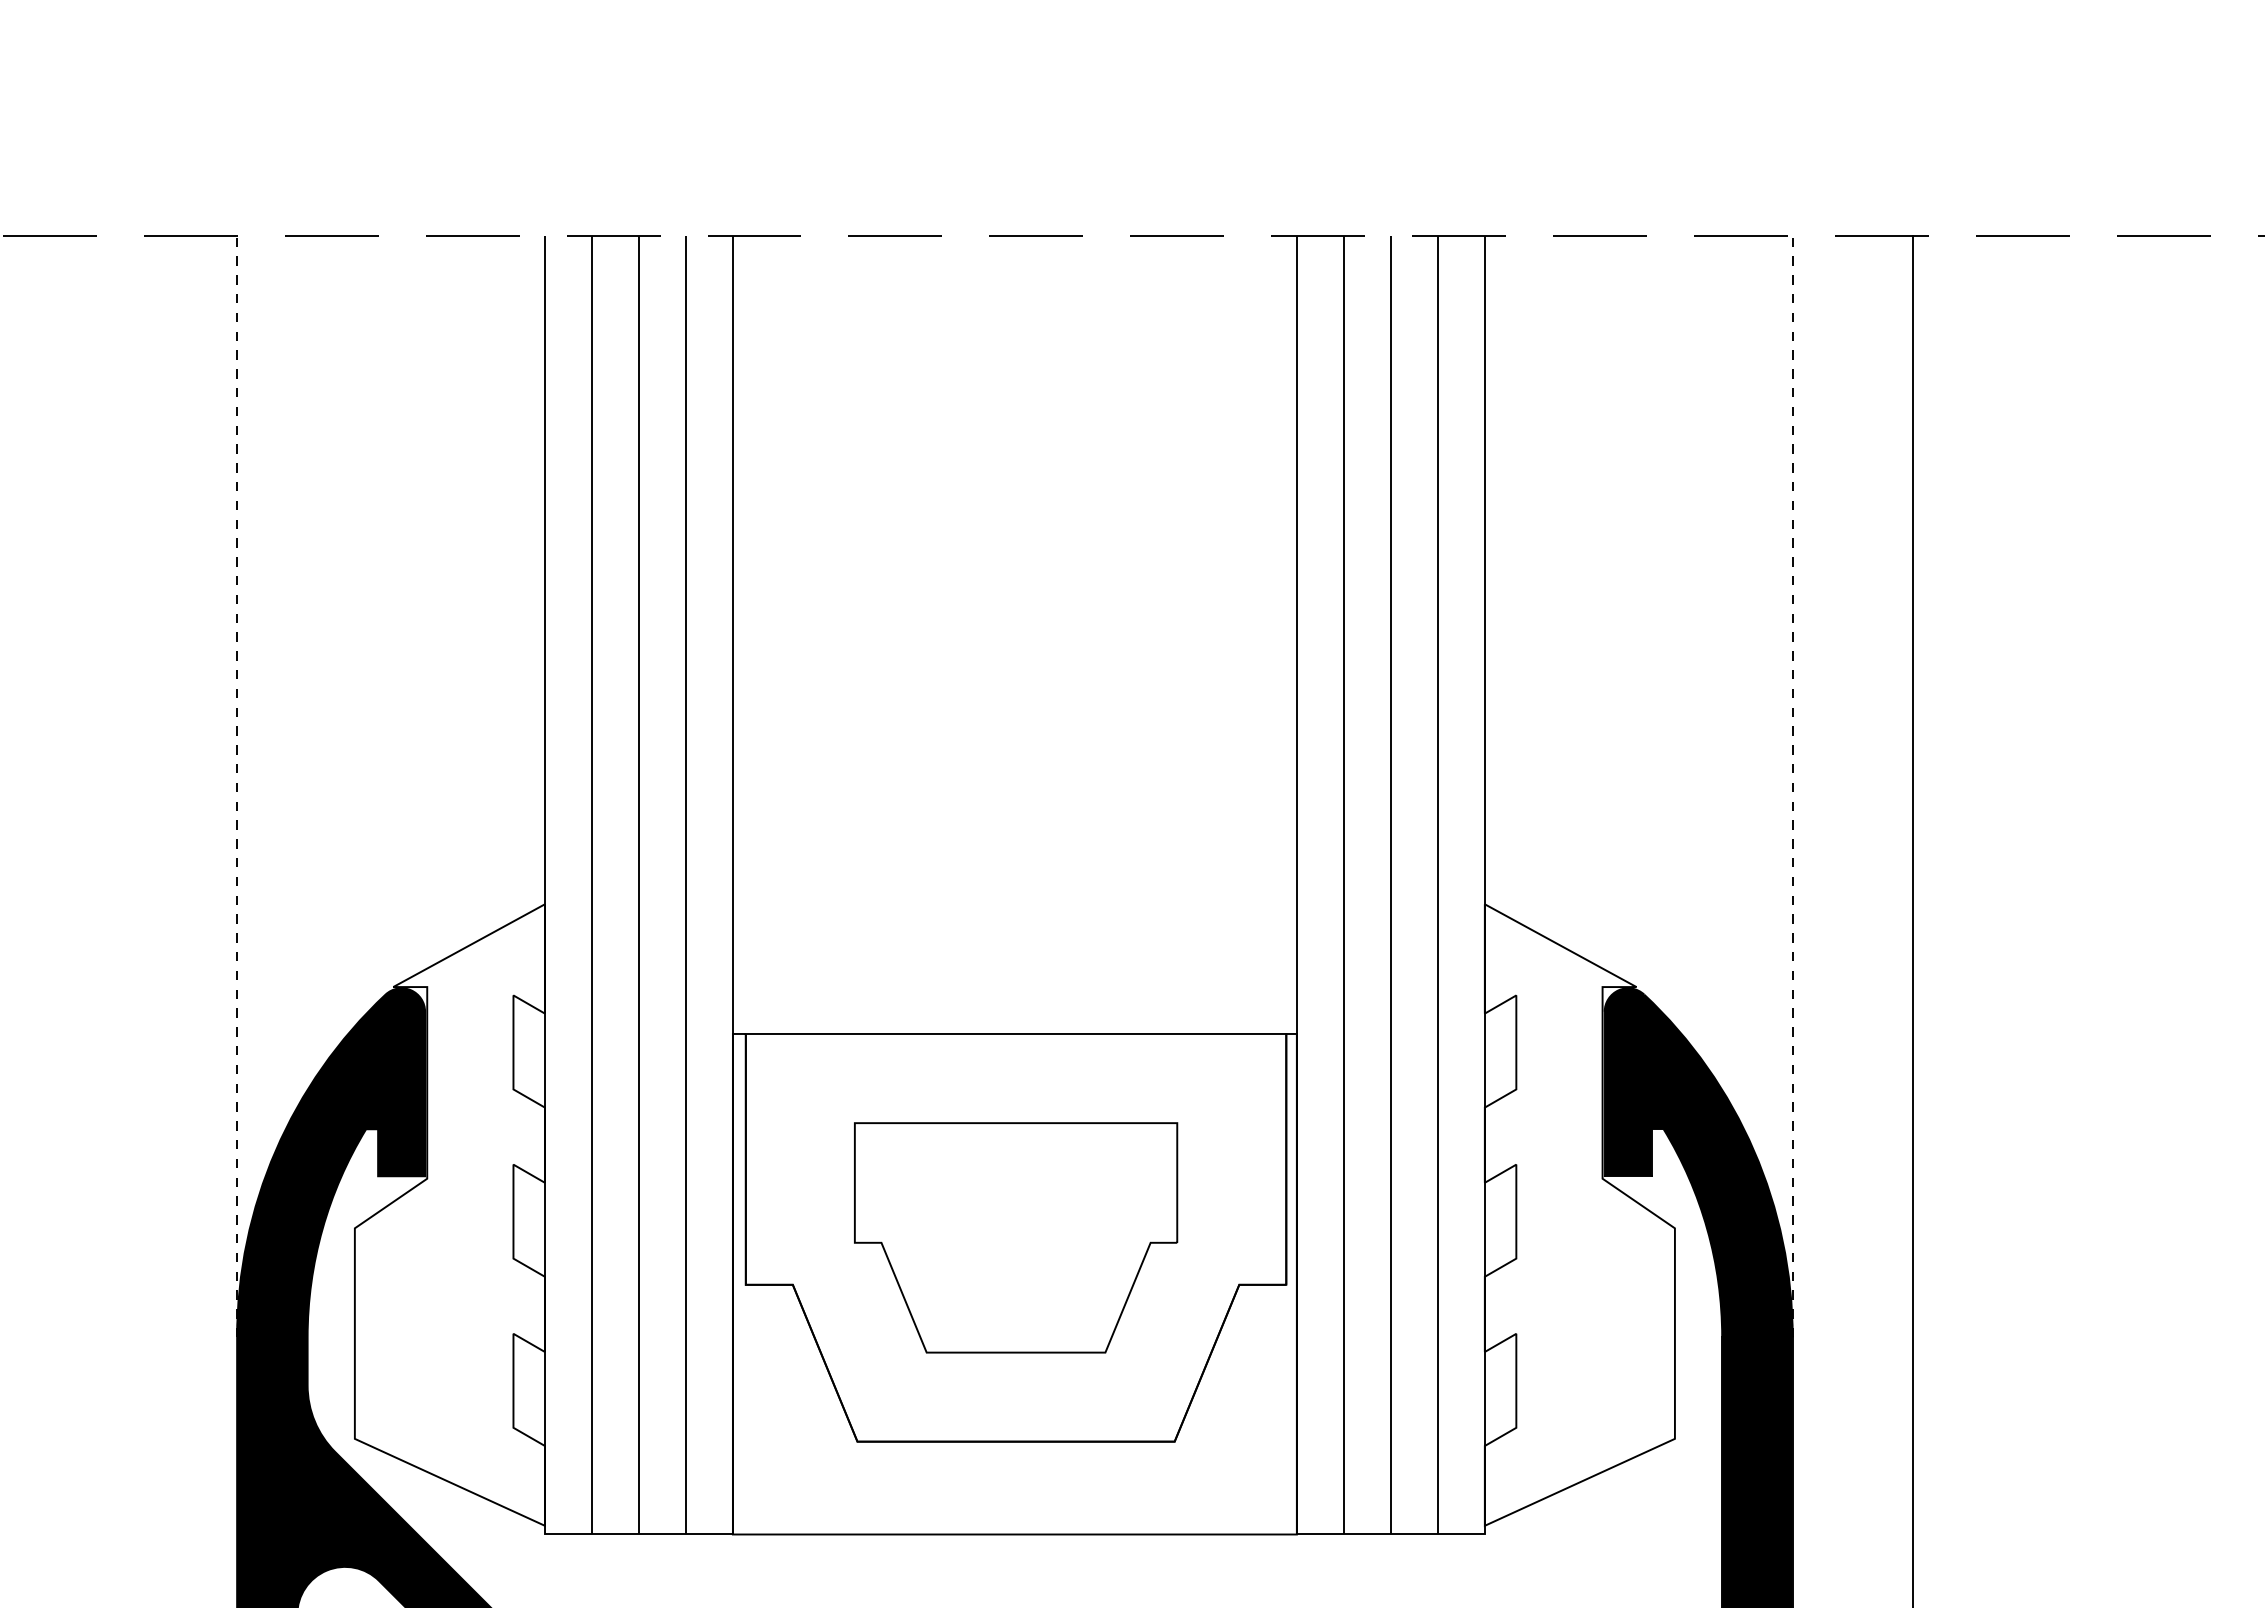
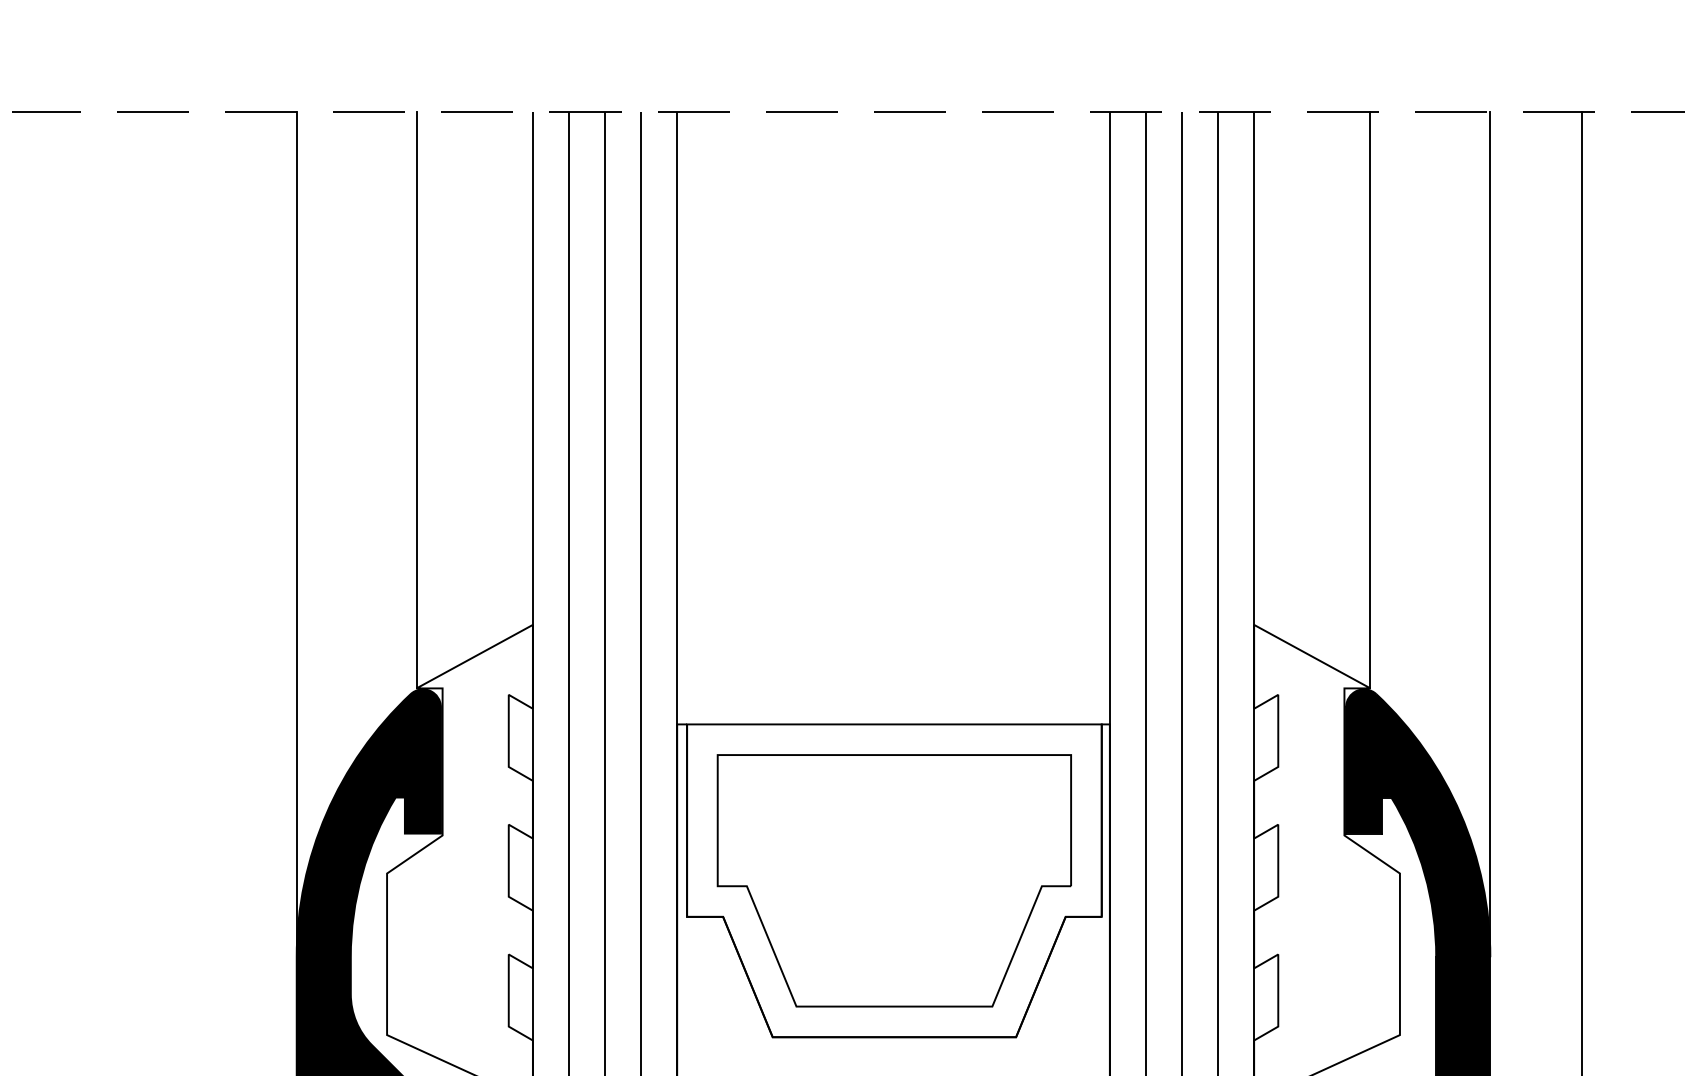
line: (393, 611) -> (416, 400), added
line: (1636, 611) -> (1370, 400), added
line: (237, 786) -> (297, 534), dashed -> solid
line: (1792, 786) -> (1490, 534), dashed -> solid
part: (1015, 1237) -> (893, 880), size x1.43

